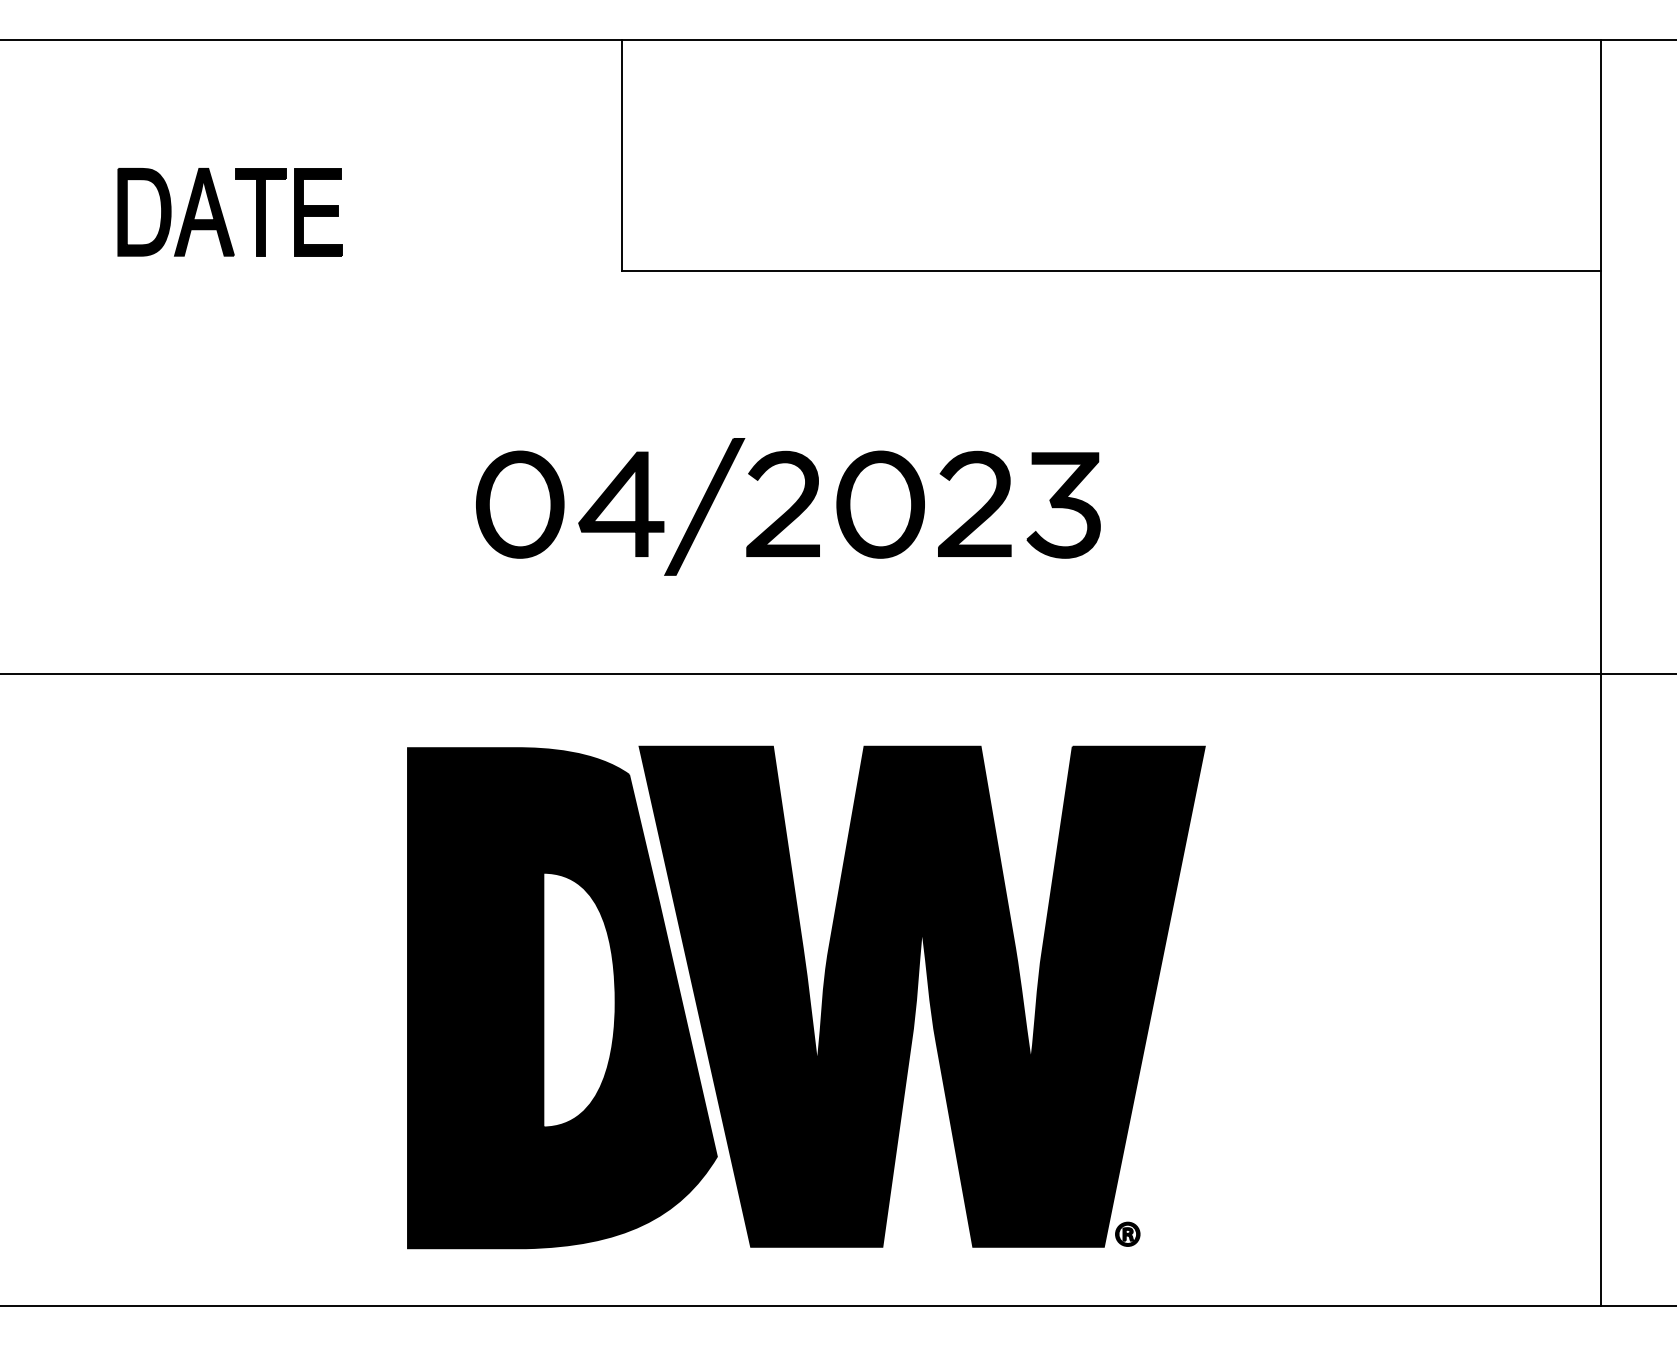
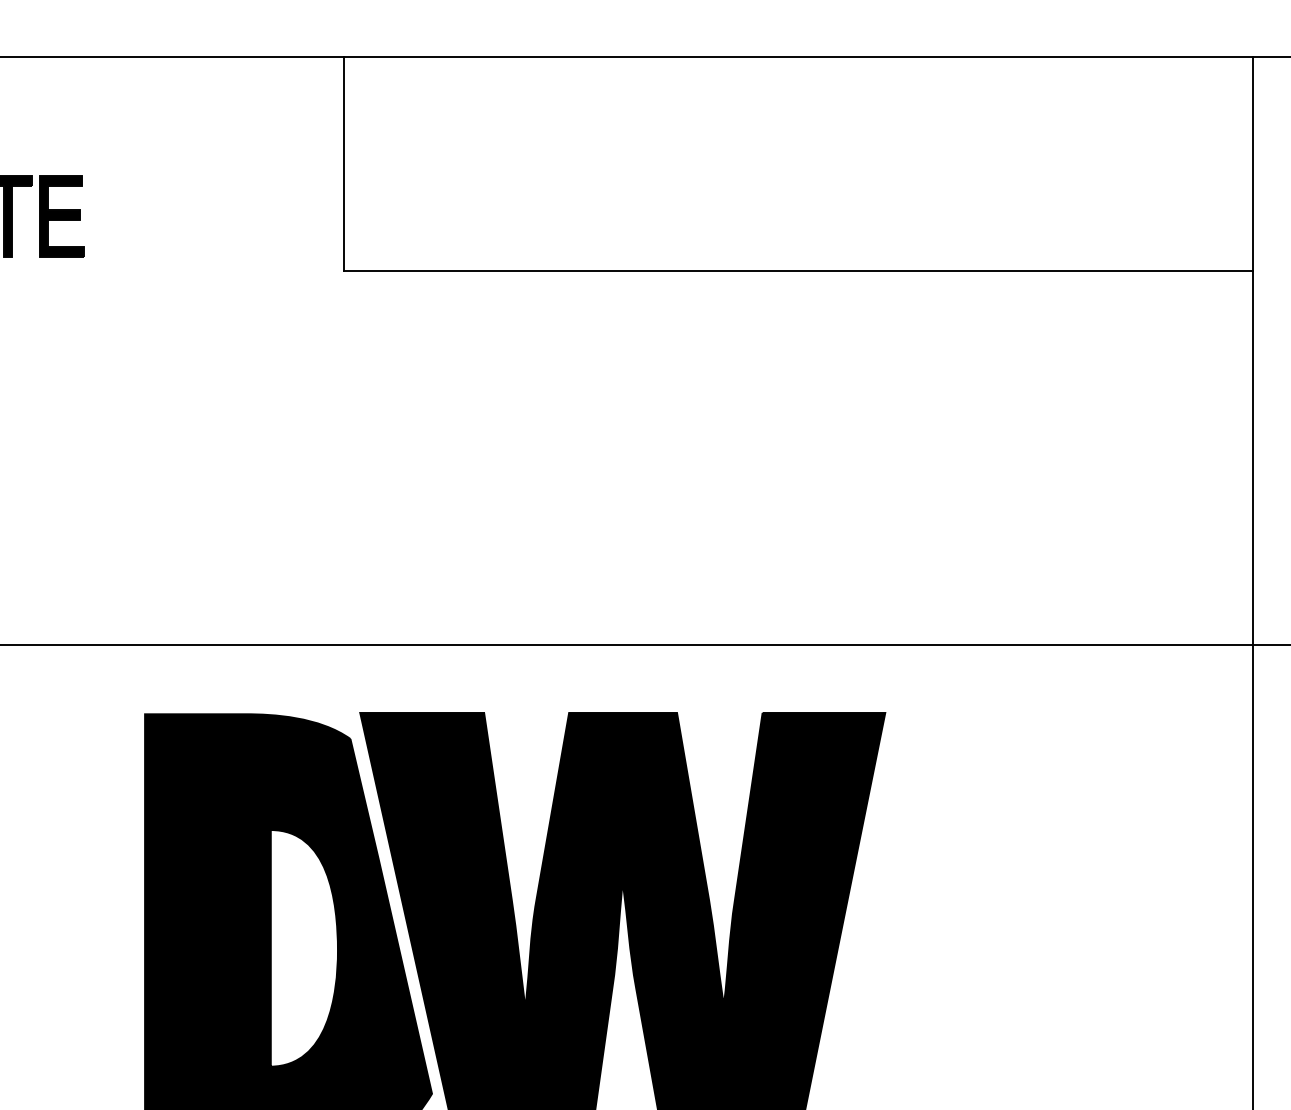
part: (788, 506) -> (498, 489), removed

